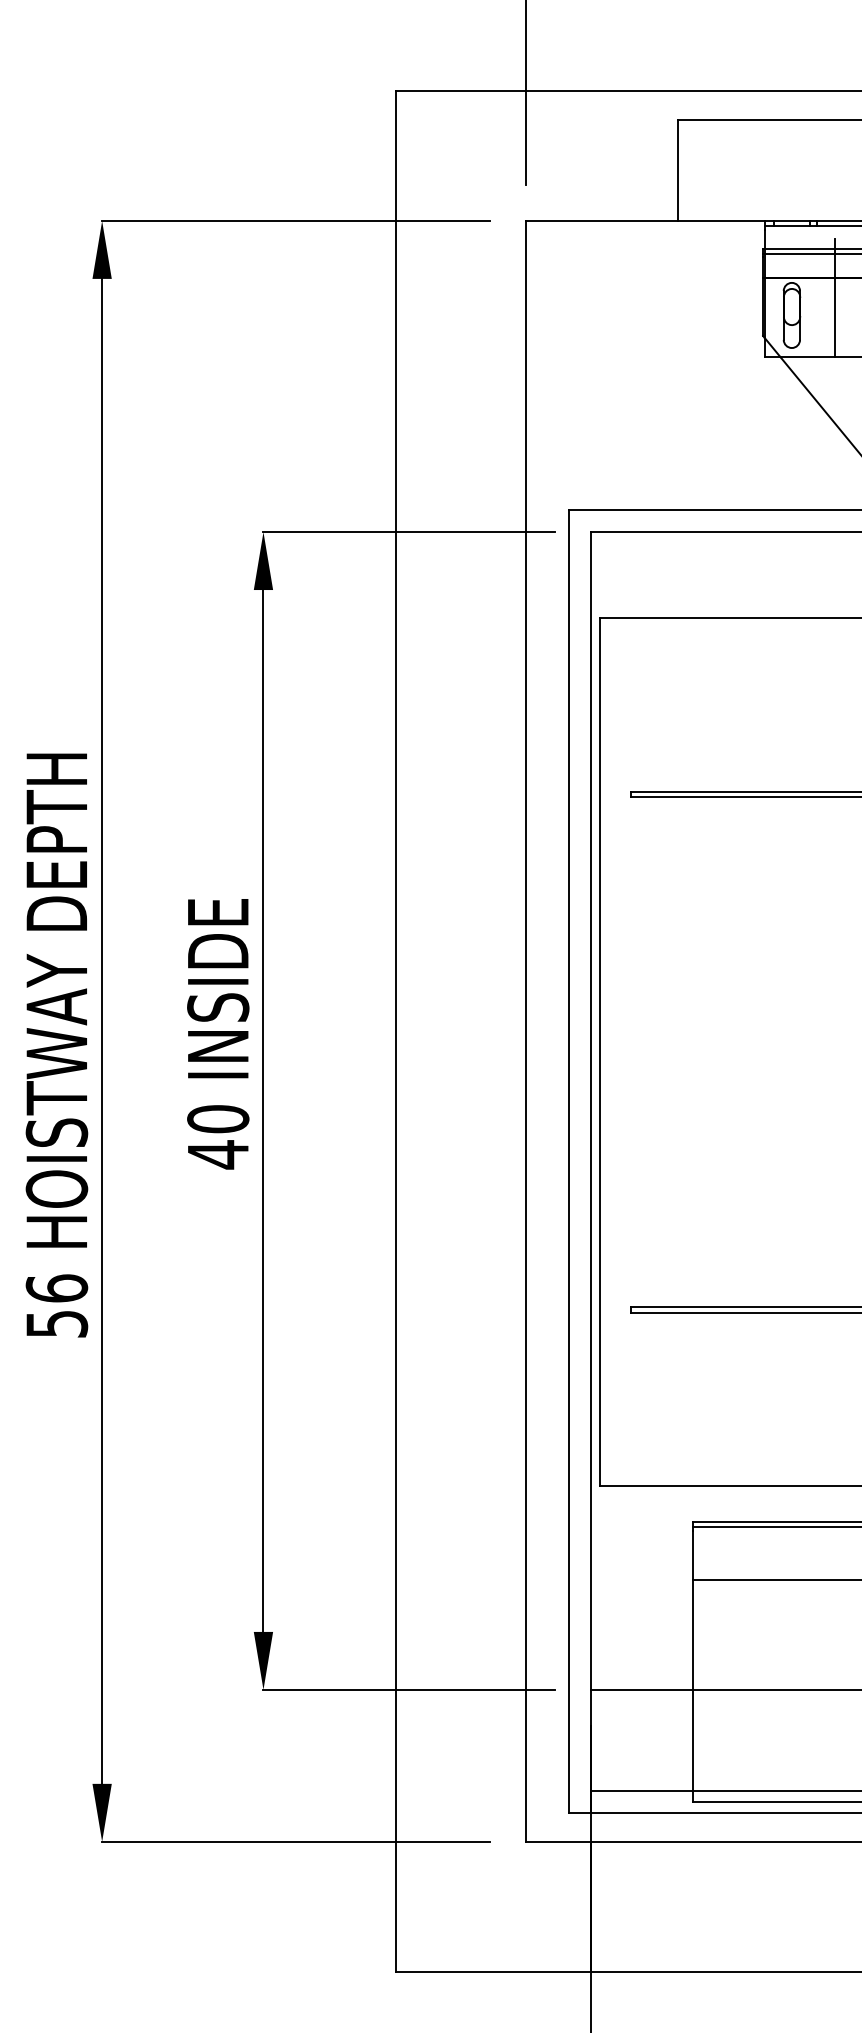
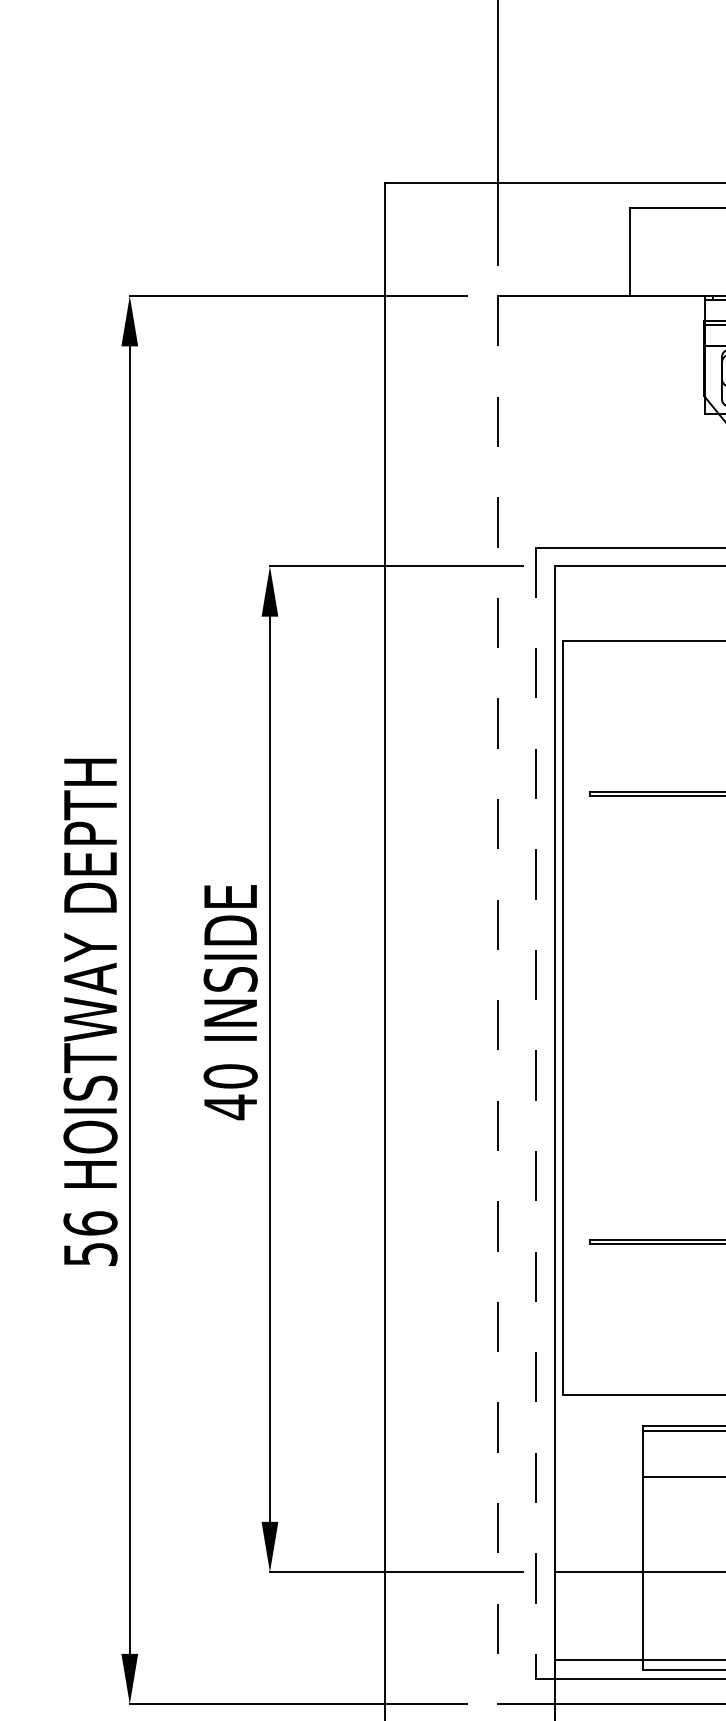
line: (526, 1031) -> (498, 1000), solid -> dashed
line: (569, 1162) -> (535, 1114), solid -> dashed

